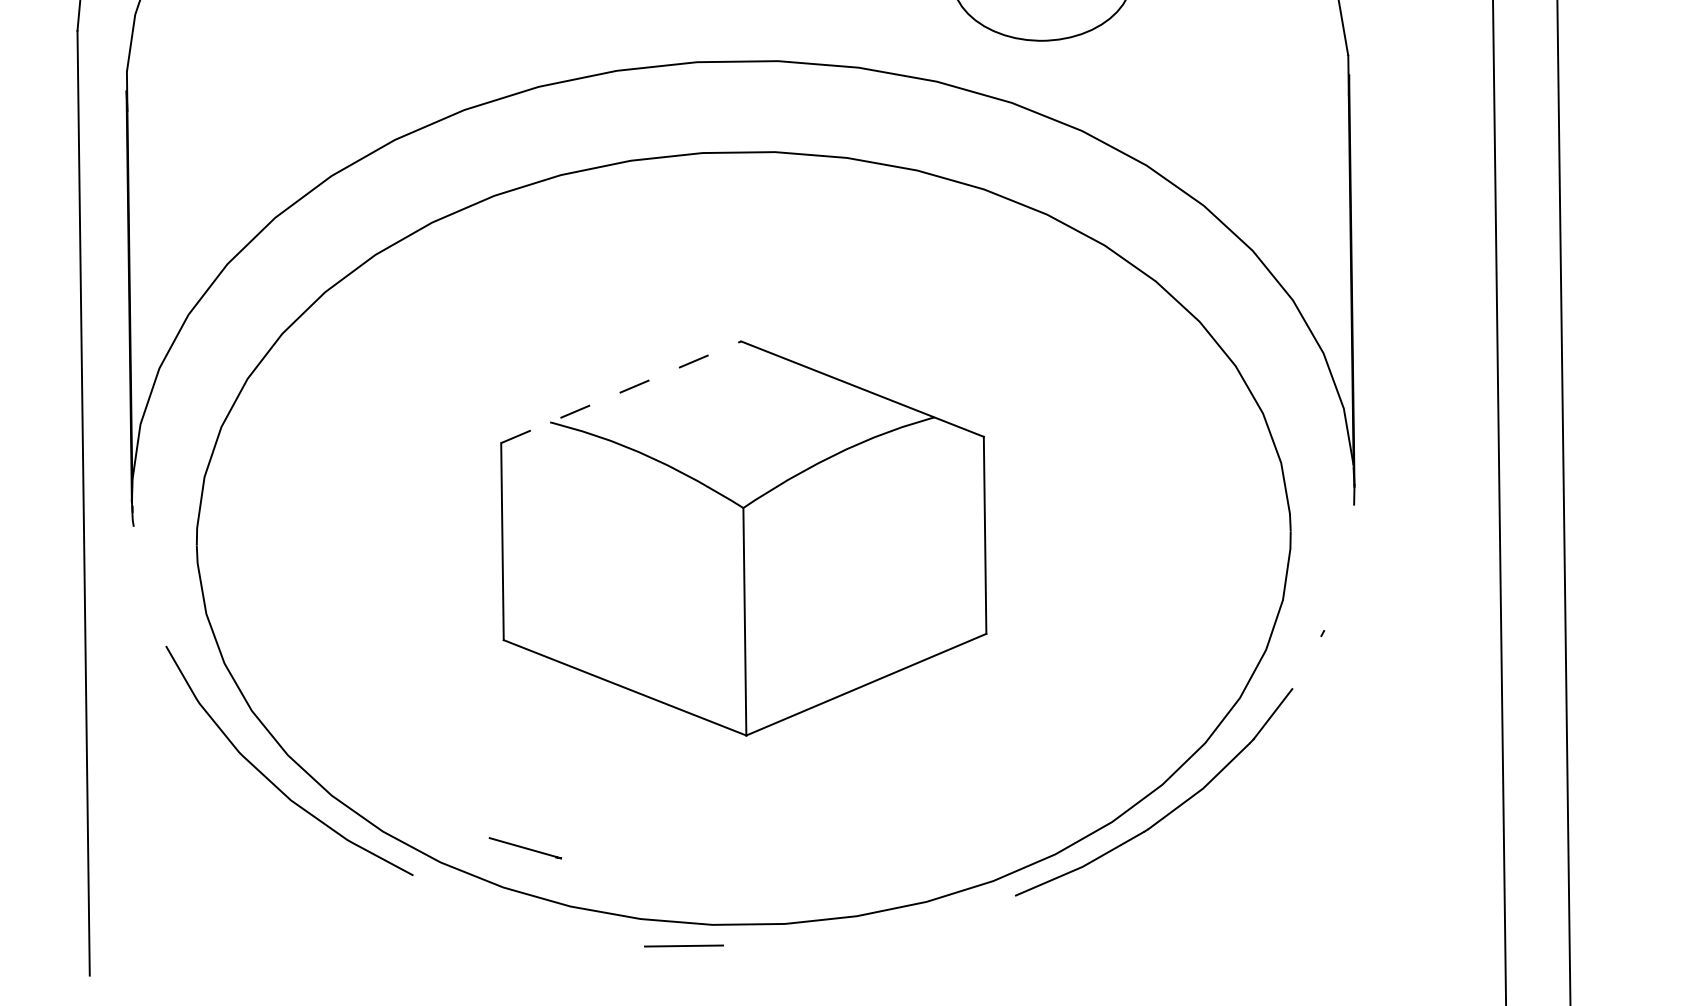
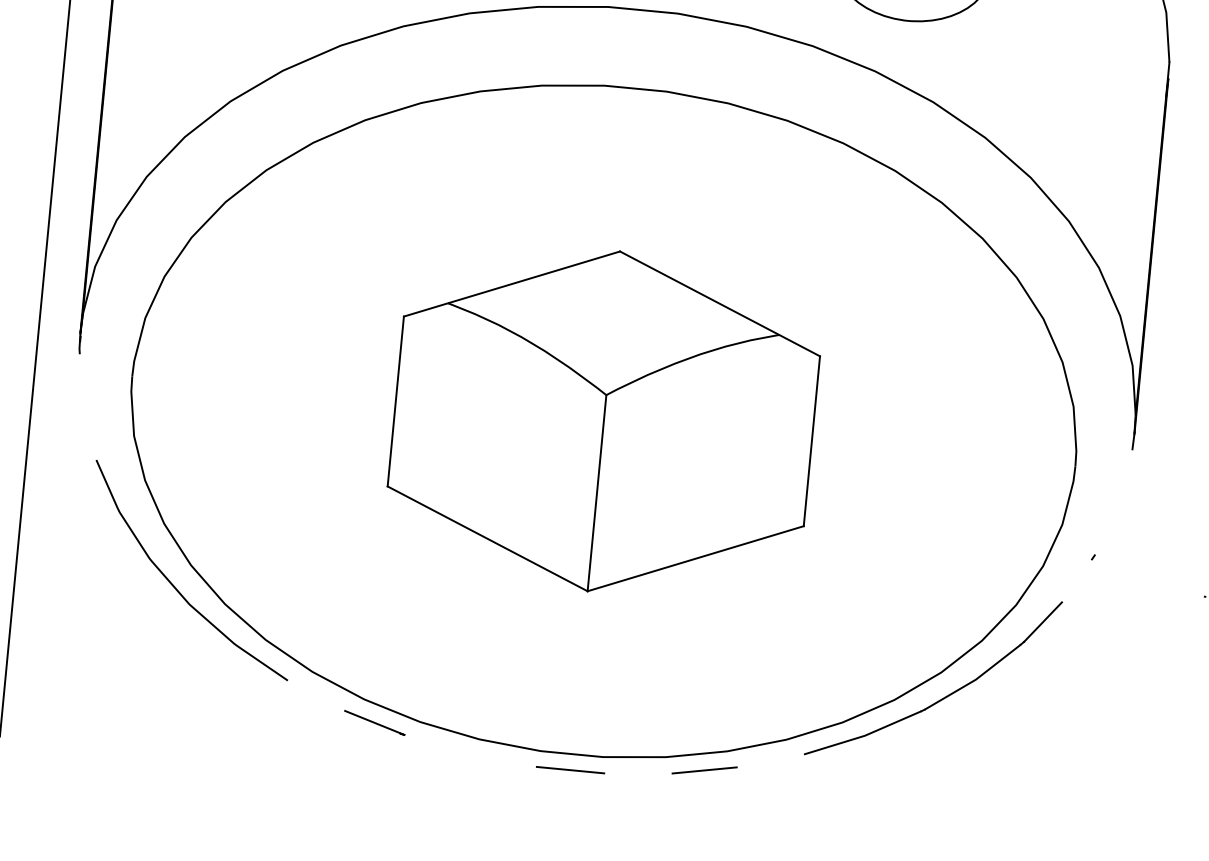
line: (621, 392) -> (512, 284), dashed -> solid
line: (524, 848) -> (373, 723), moved
line: (902, 926) -> (704, 770), added
line: (683, 945) -> (570, 769), moved

